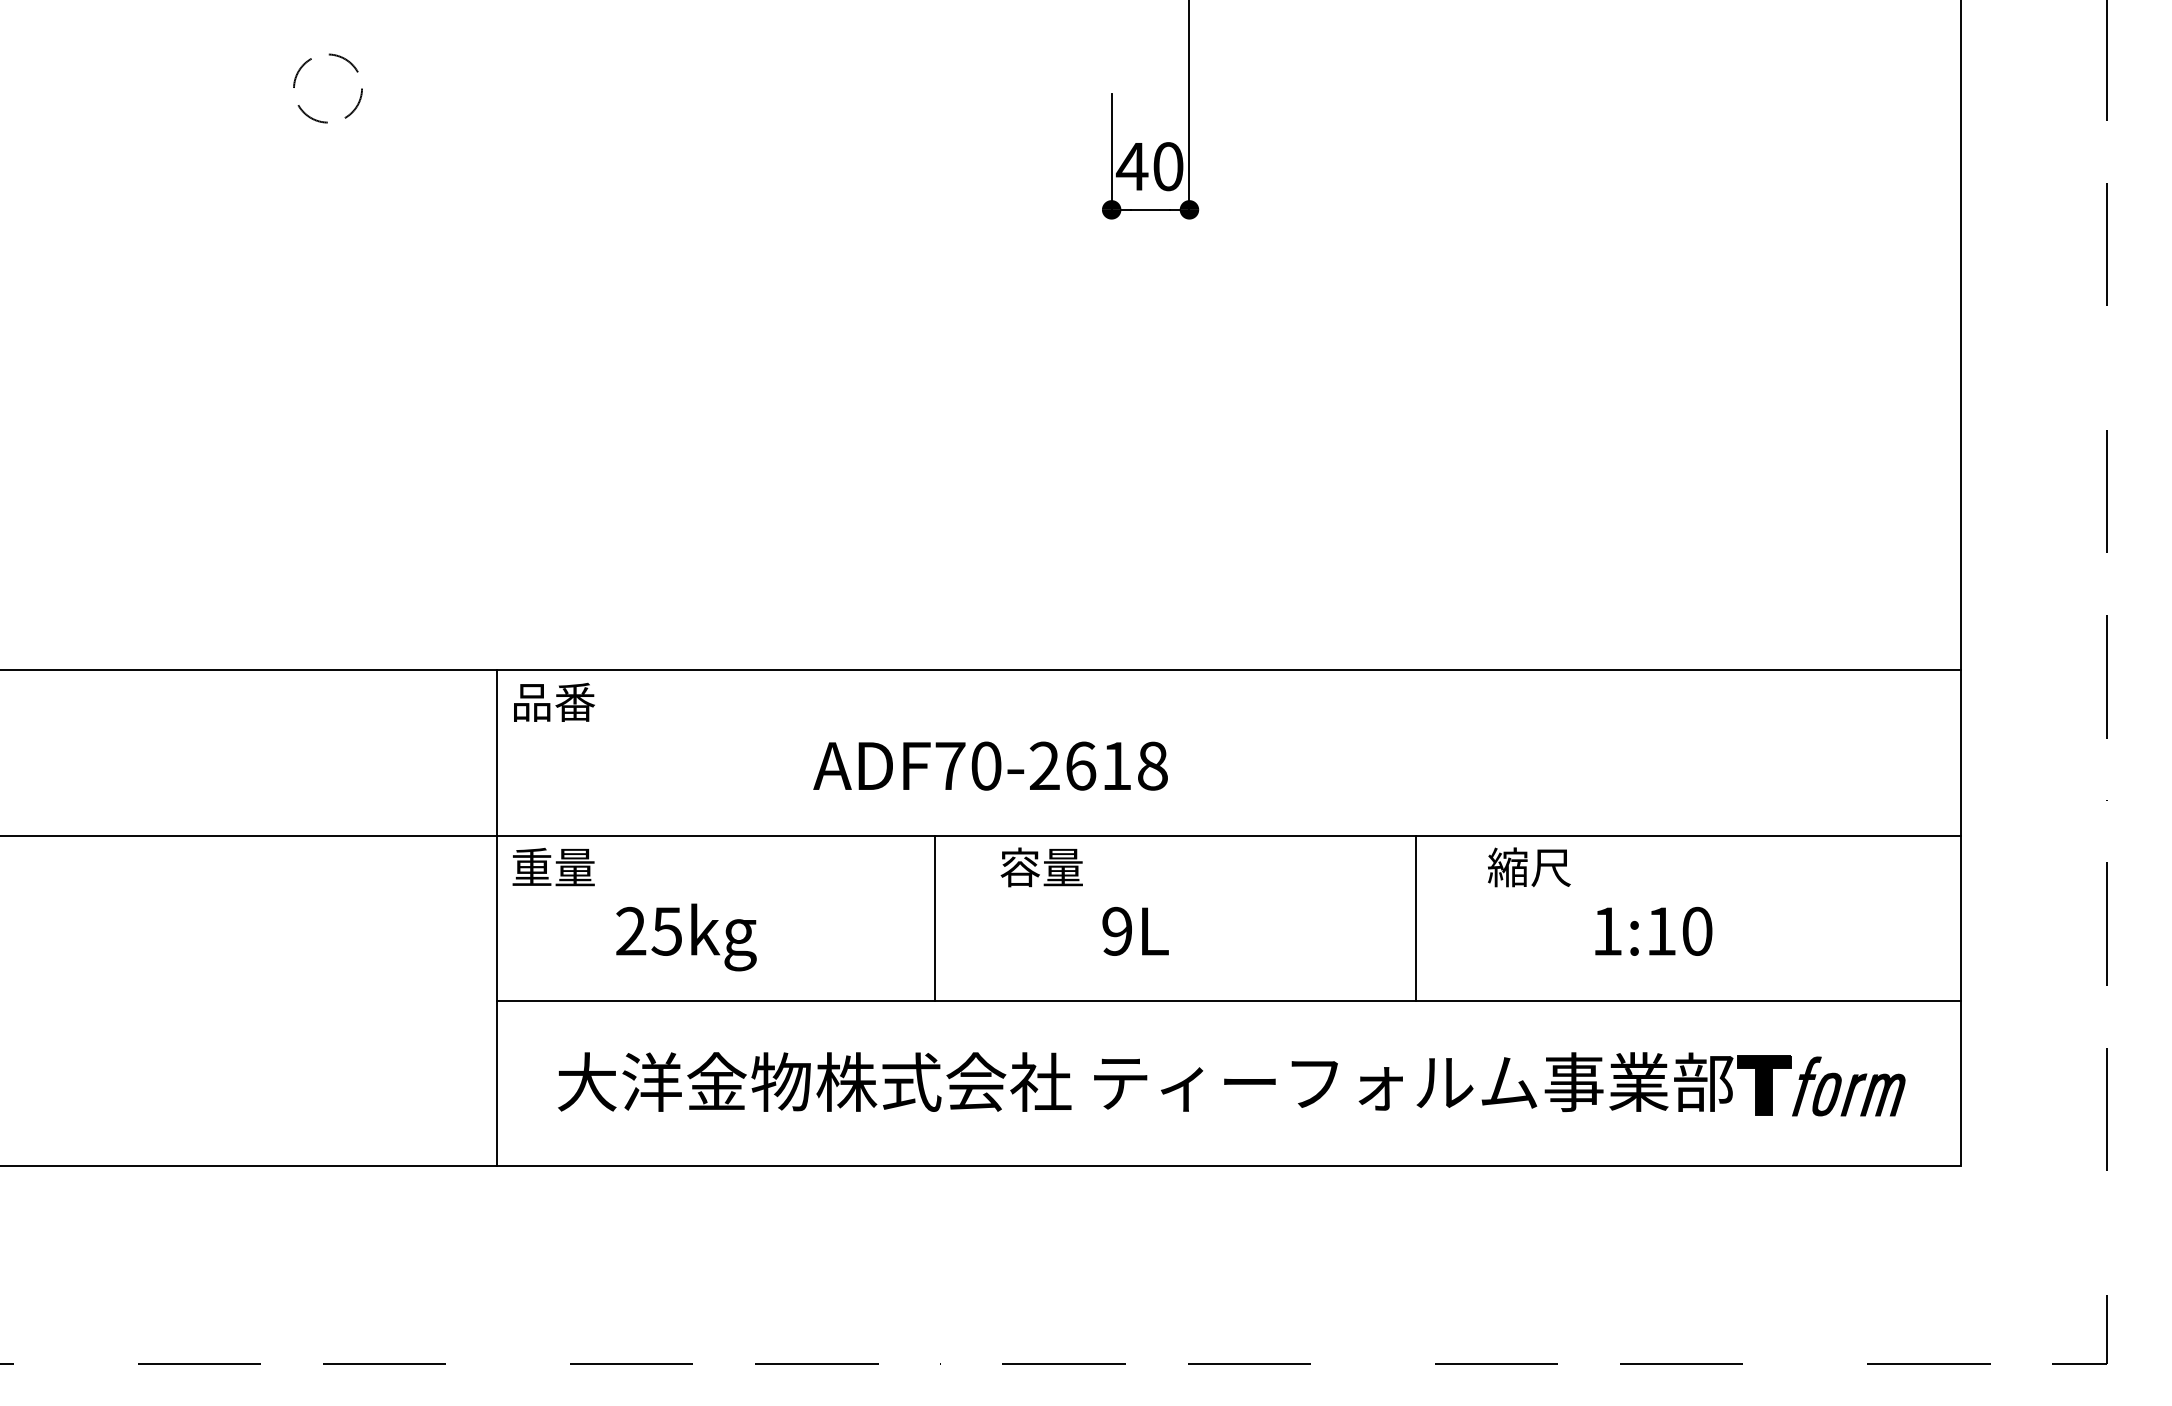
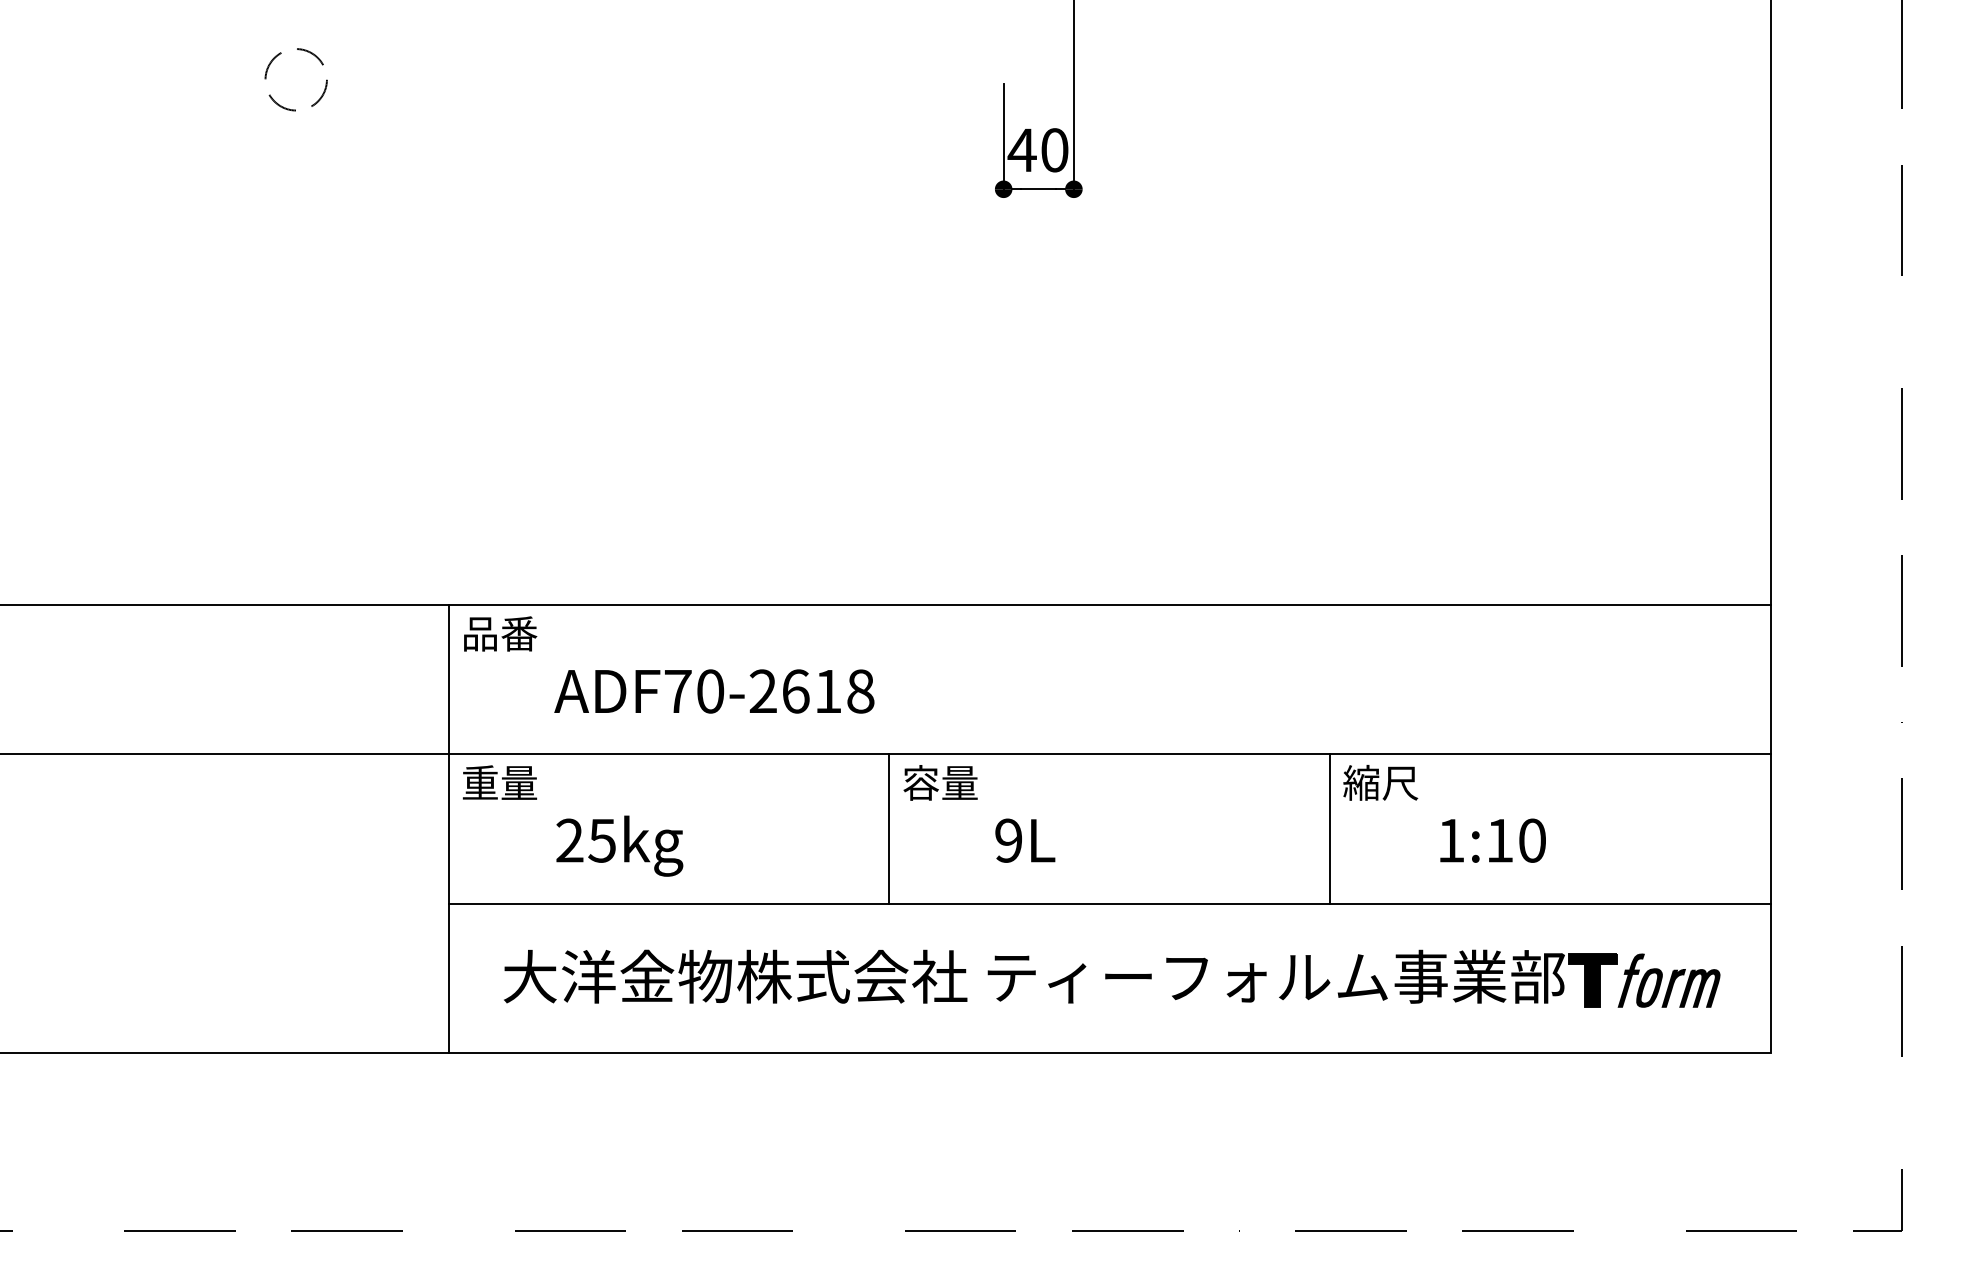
text: (990, 766) -> (714, 691), moved
line: (935, 917) -> (889, 828), moved
line: (1416, 917) -> (1329, 828), moved

